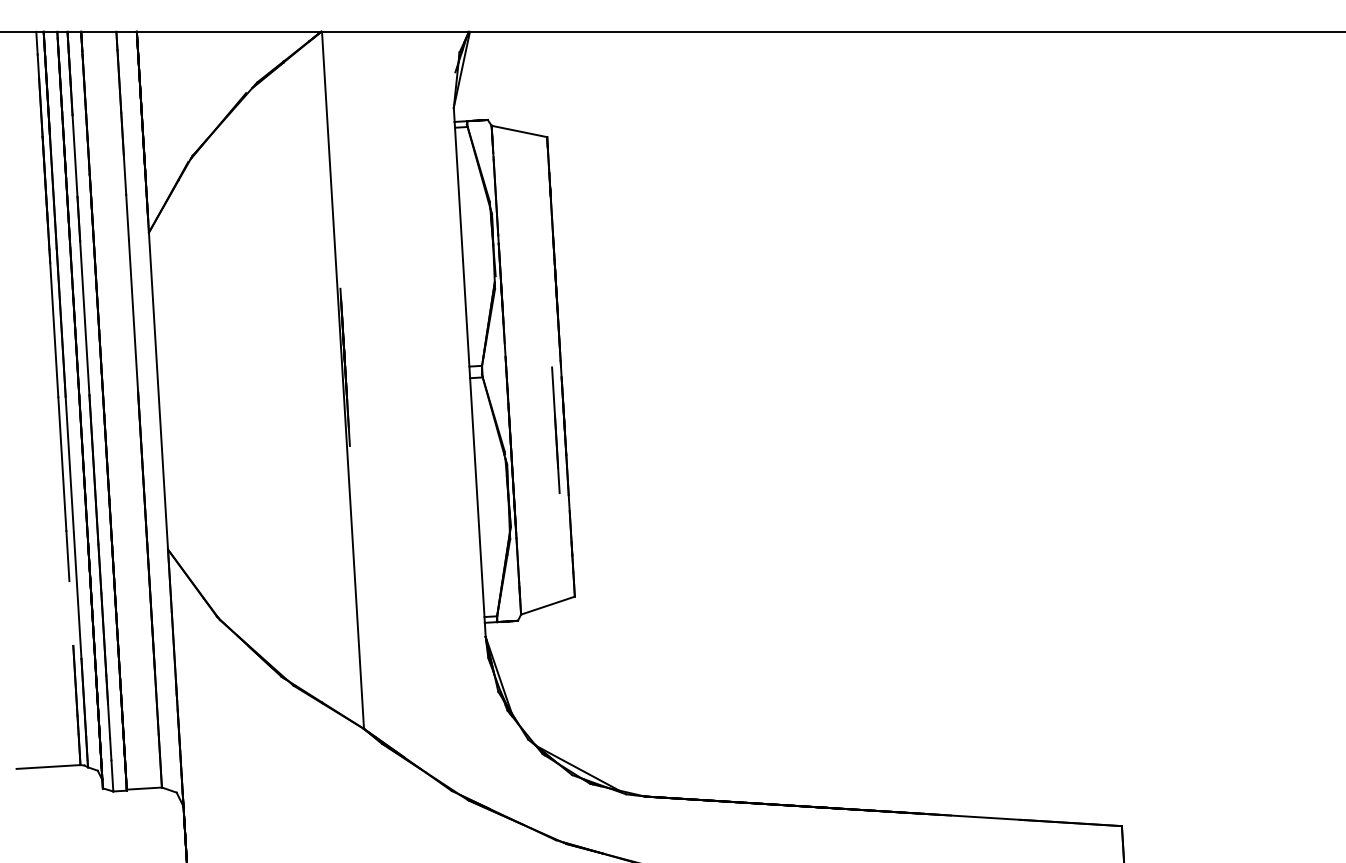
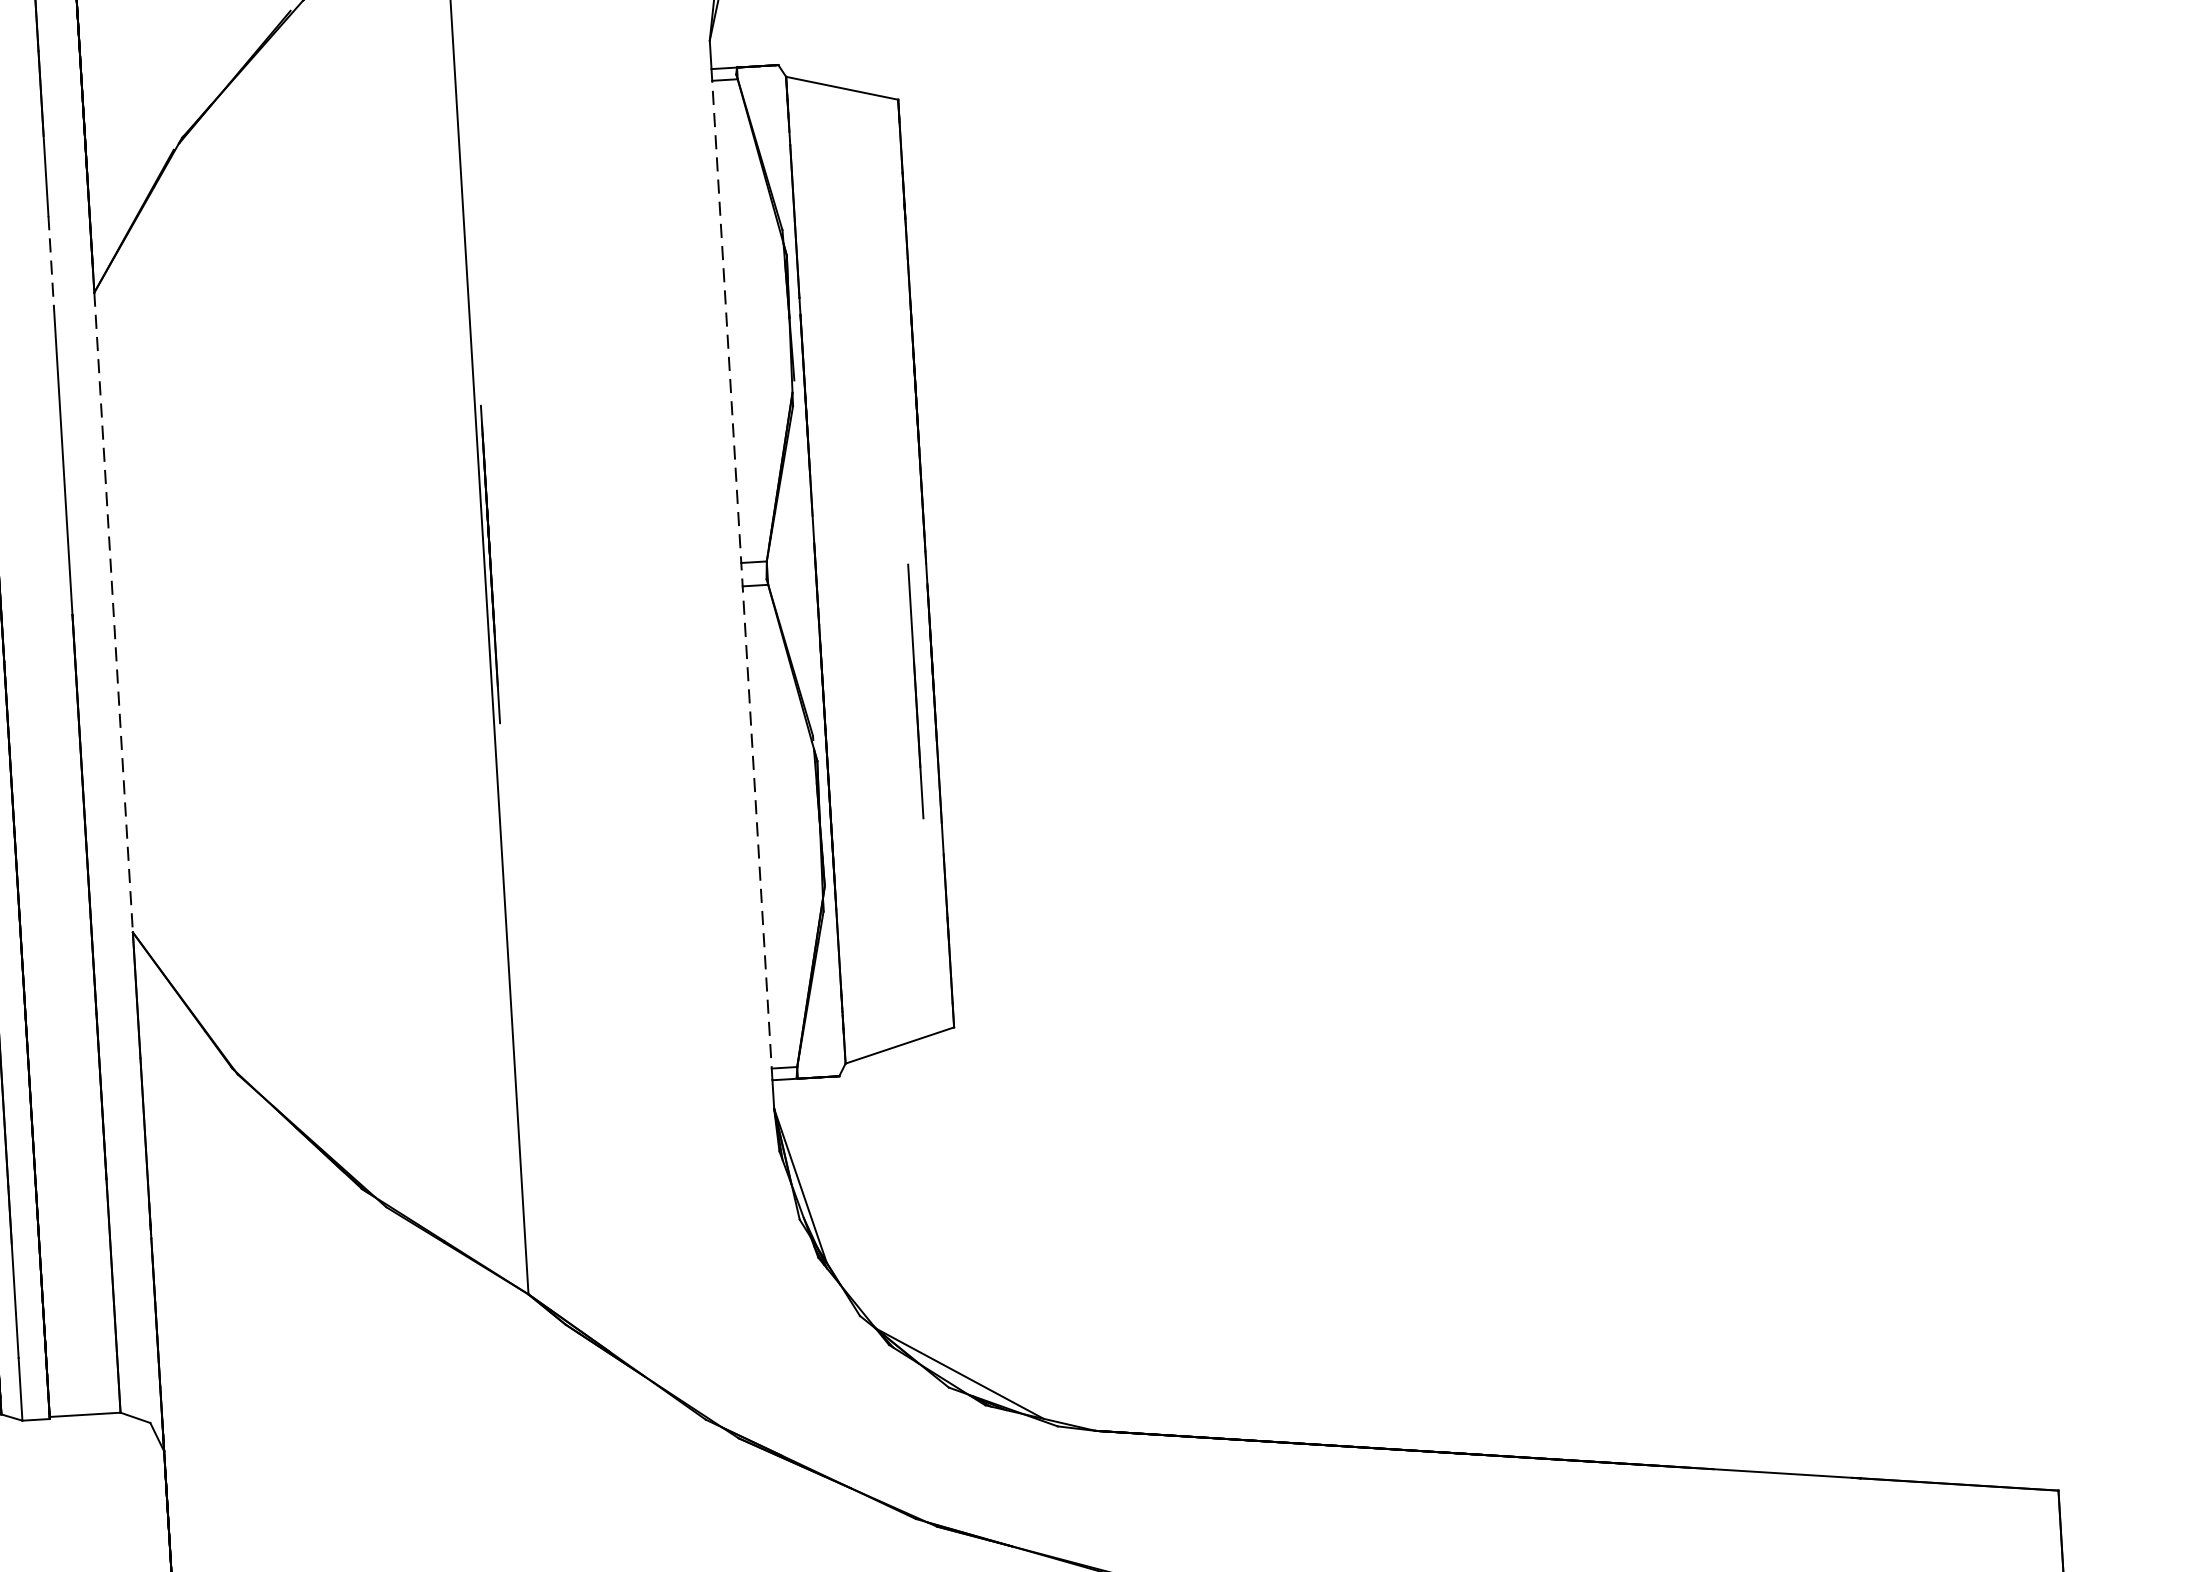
line: (127, 217) -> (51, 261), solid -> dashed
line: (469, 372) -> (741, 574), solid -> dashed
line: (158, 391) -> (113, 613), solid -> dashed

